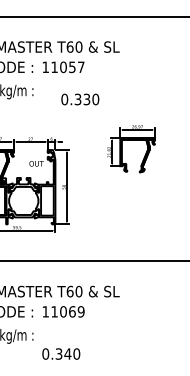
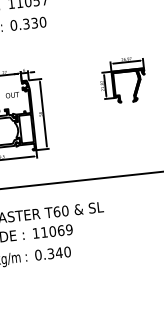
text: (80, 99) -> (28, 23), moved
part: (131, 140) -> (122, 72), moved
text: (61, 353) -> (53, 253), moved

